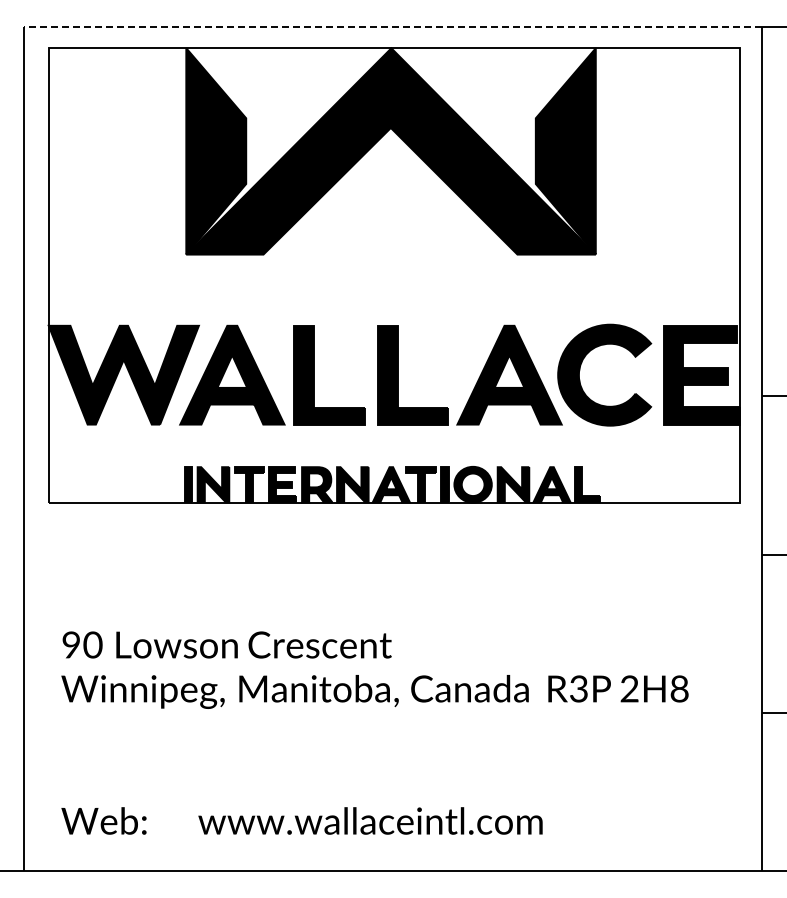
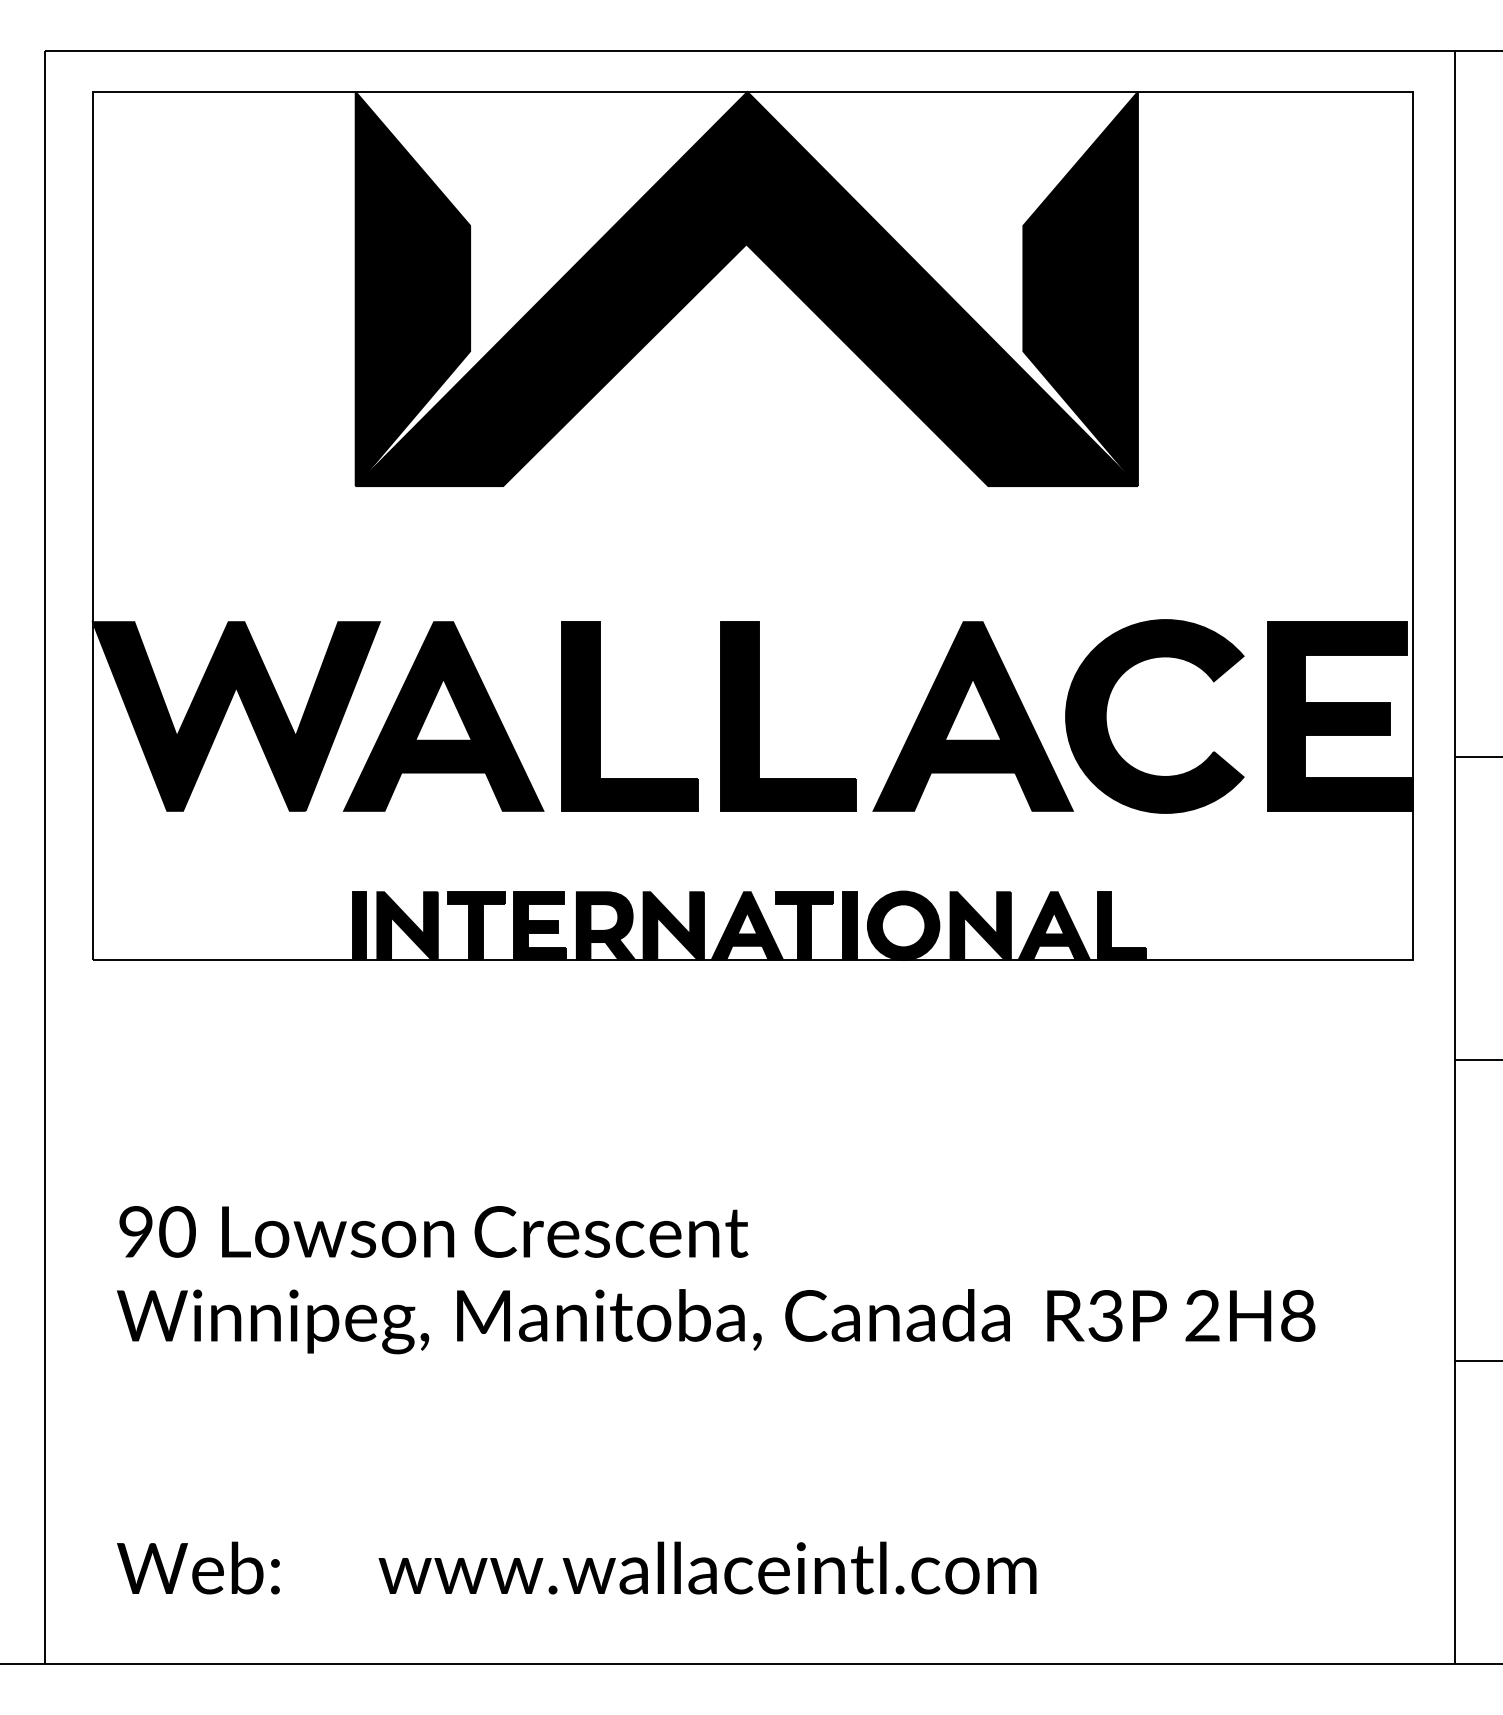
line: (392, 26) -> (749, 50), dashed -> solid

